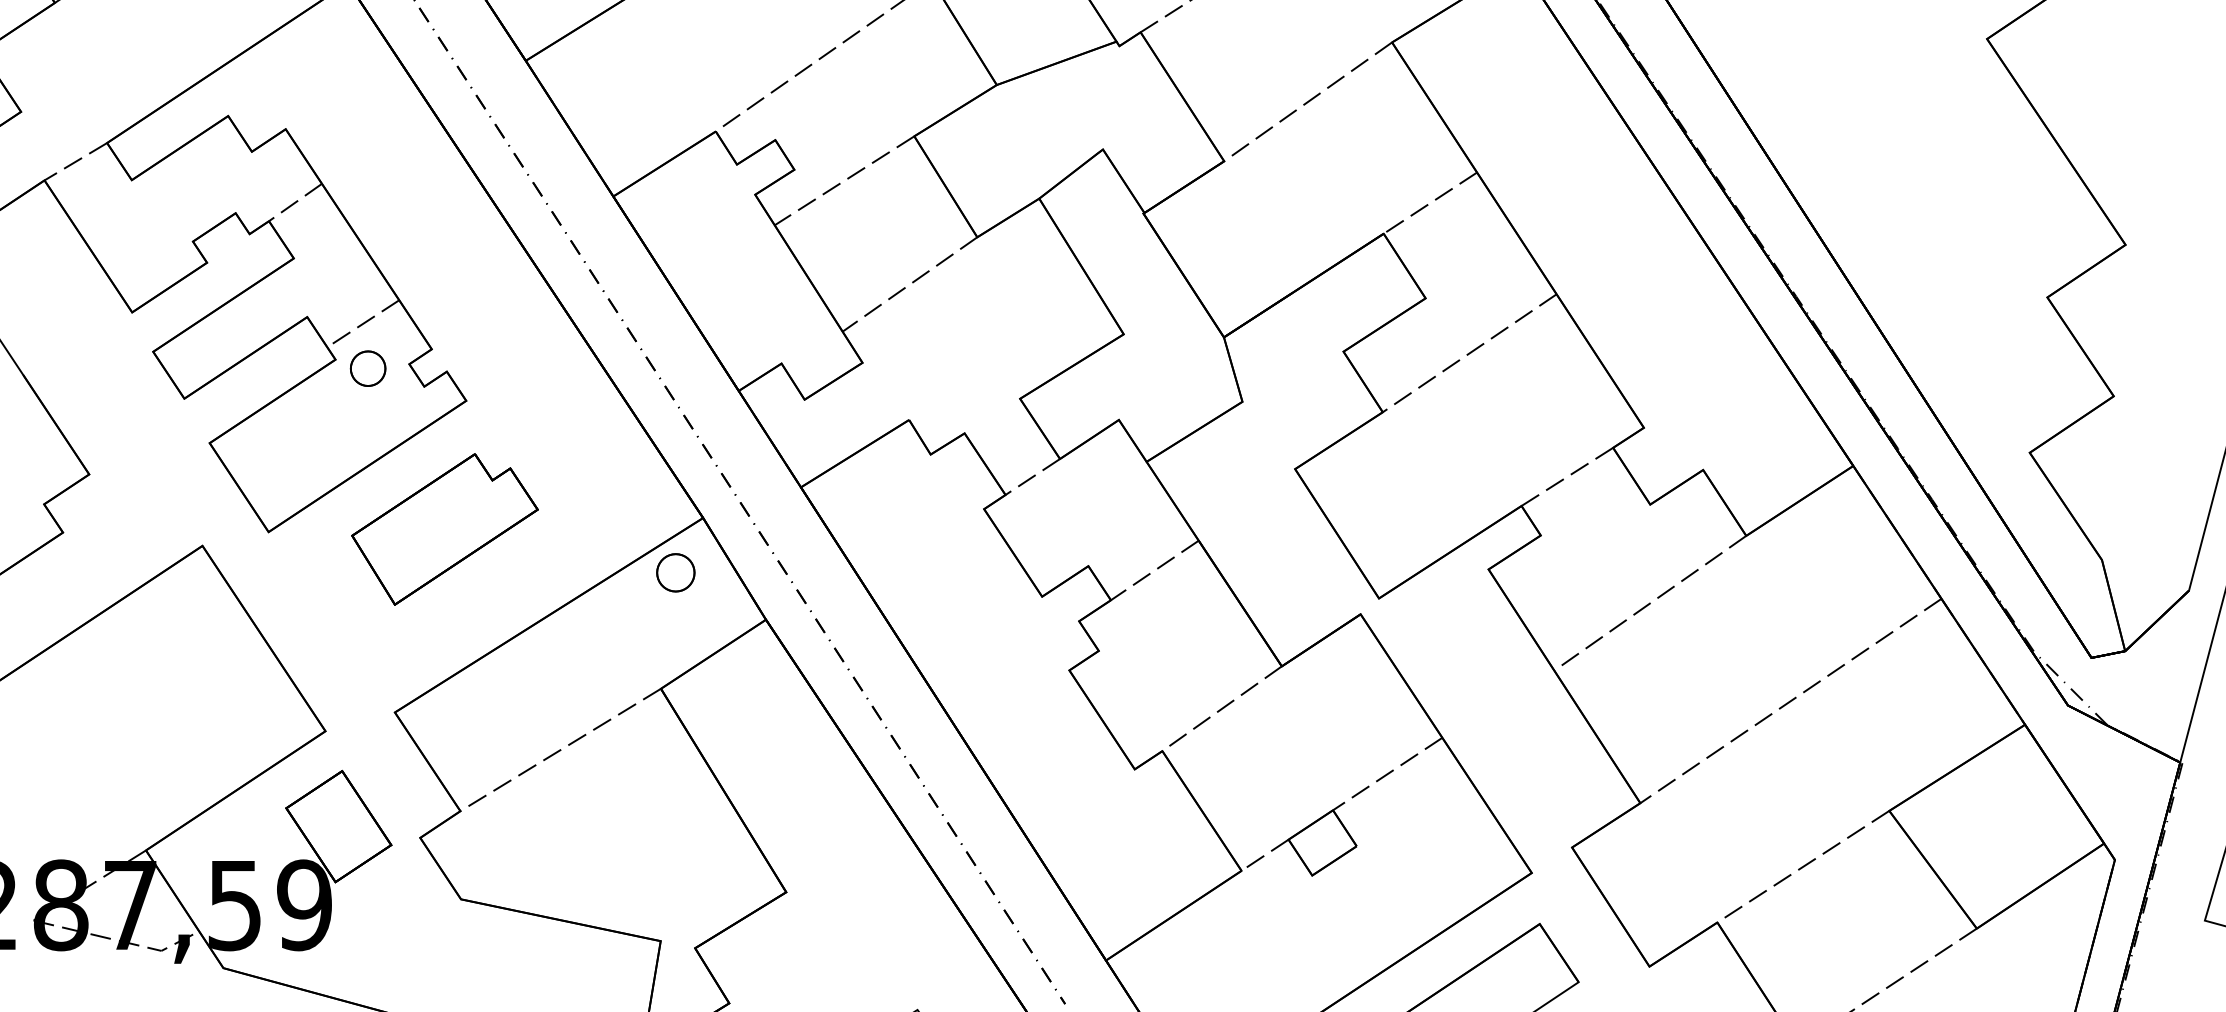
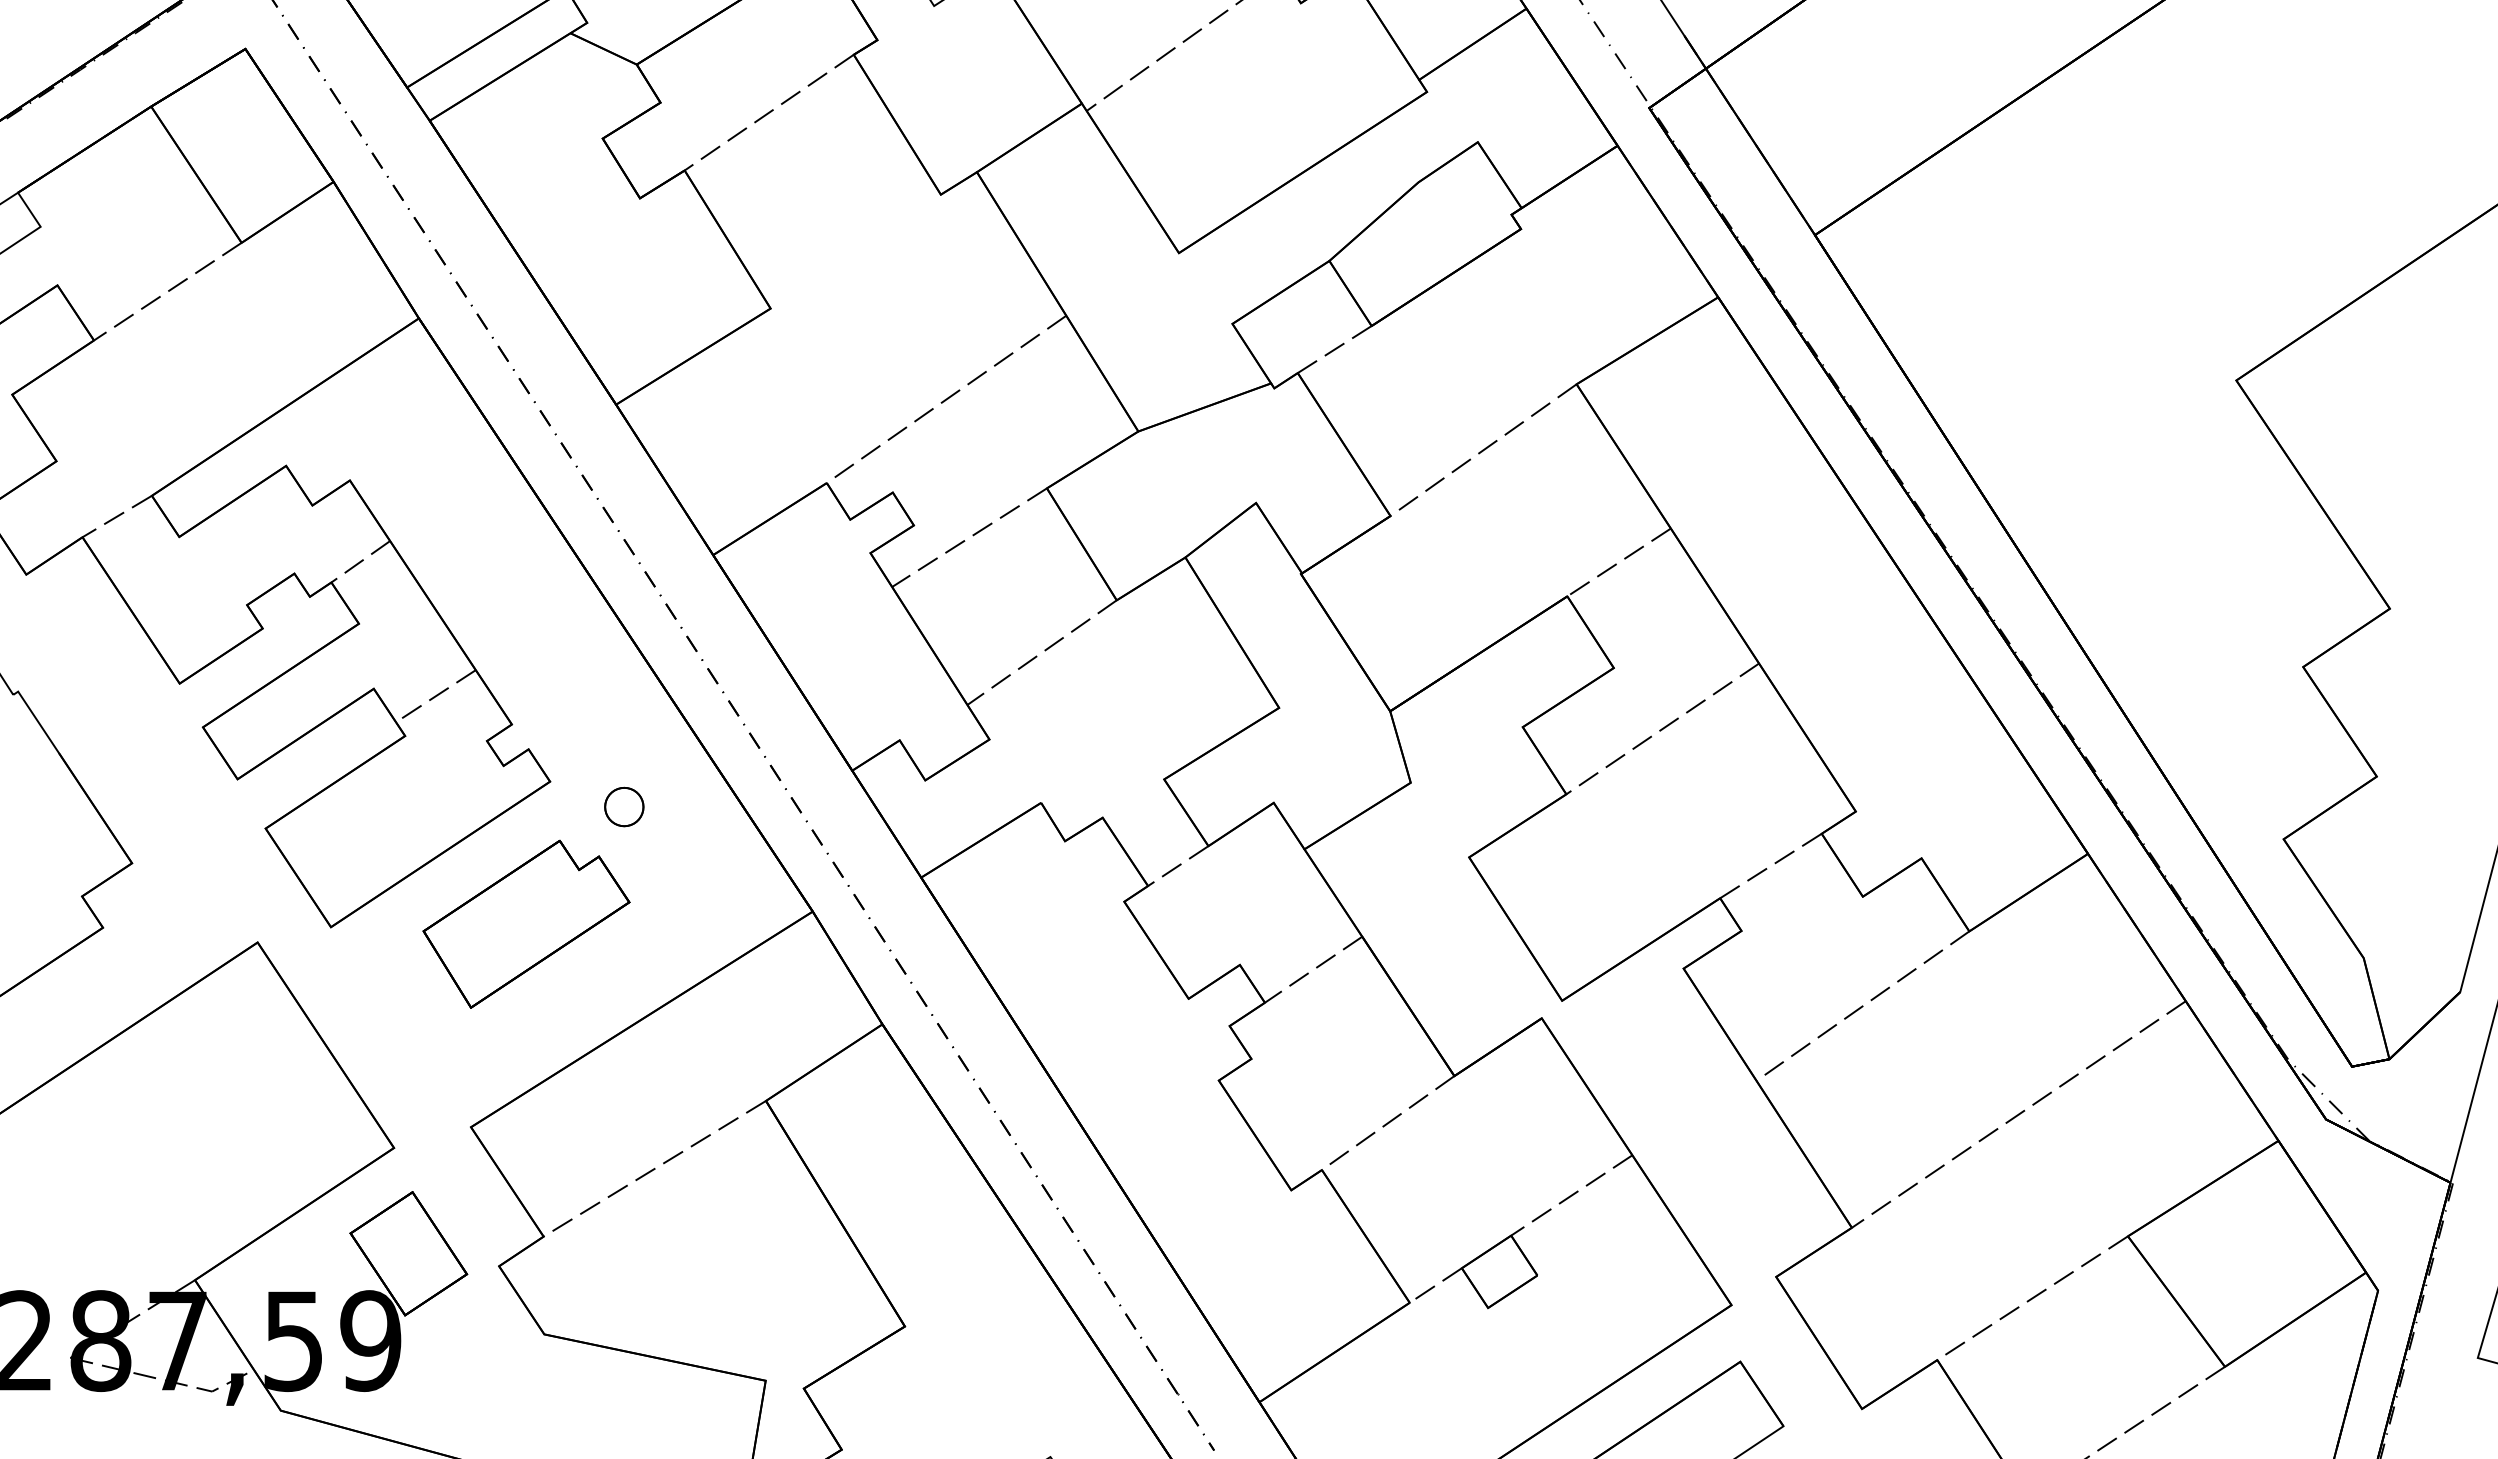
part: (368, 368) -> (624, 806), moved
part: (675, 572) -> (782, 972), removed

